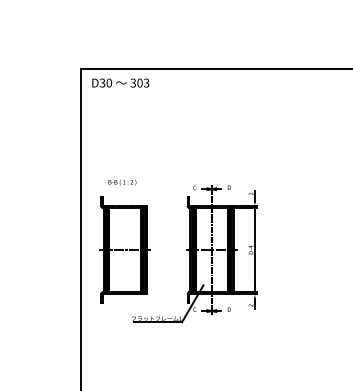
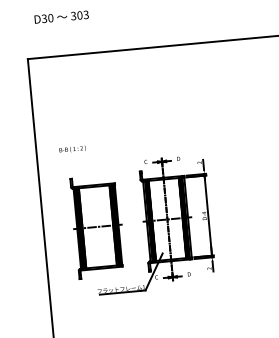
text: (120, 82) -> (61, 16), moved
text: (122, 182) -> (72, 149), moved
part: (124, 249) -> (97, 226), moved

